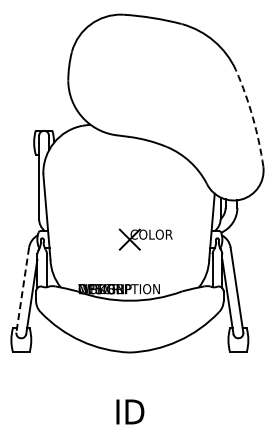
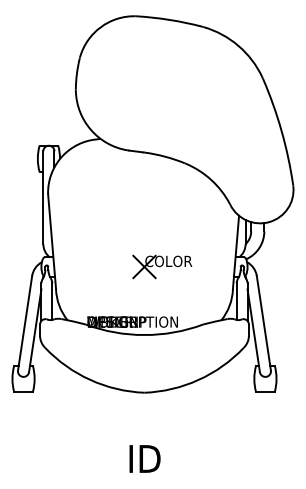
arc: (252, 117) -> (281, 130), dashed -> solid
line: (22, 290) -> (24, 323), dashed -> solid

